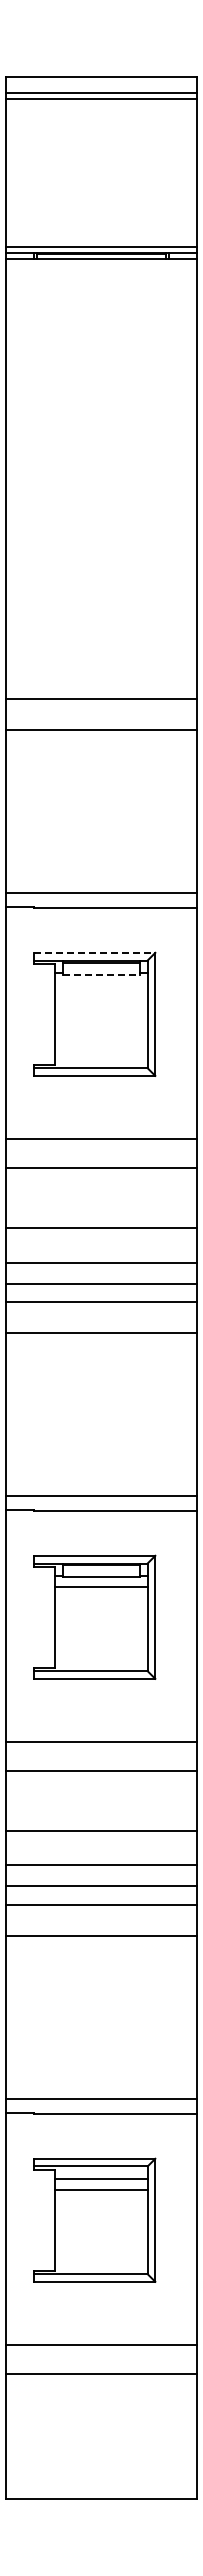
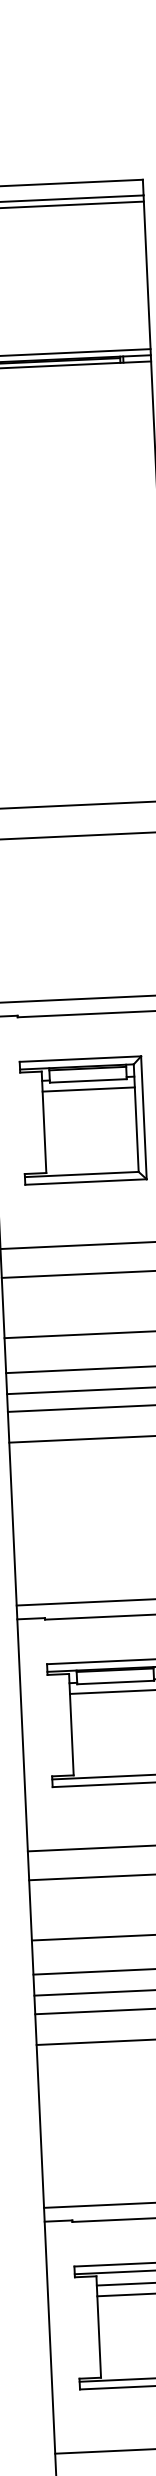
line: (94, 952) -> (80, 1058), dashed -> solid
line: (101, 975) -> (88, 1081), dashed -> solid
line: (101, 983) -> (88, 1089), added

